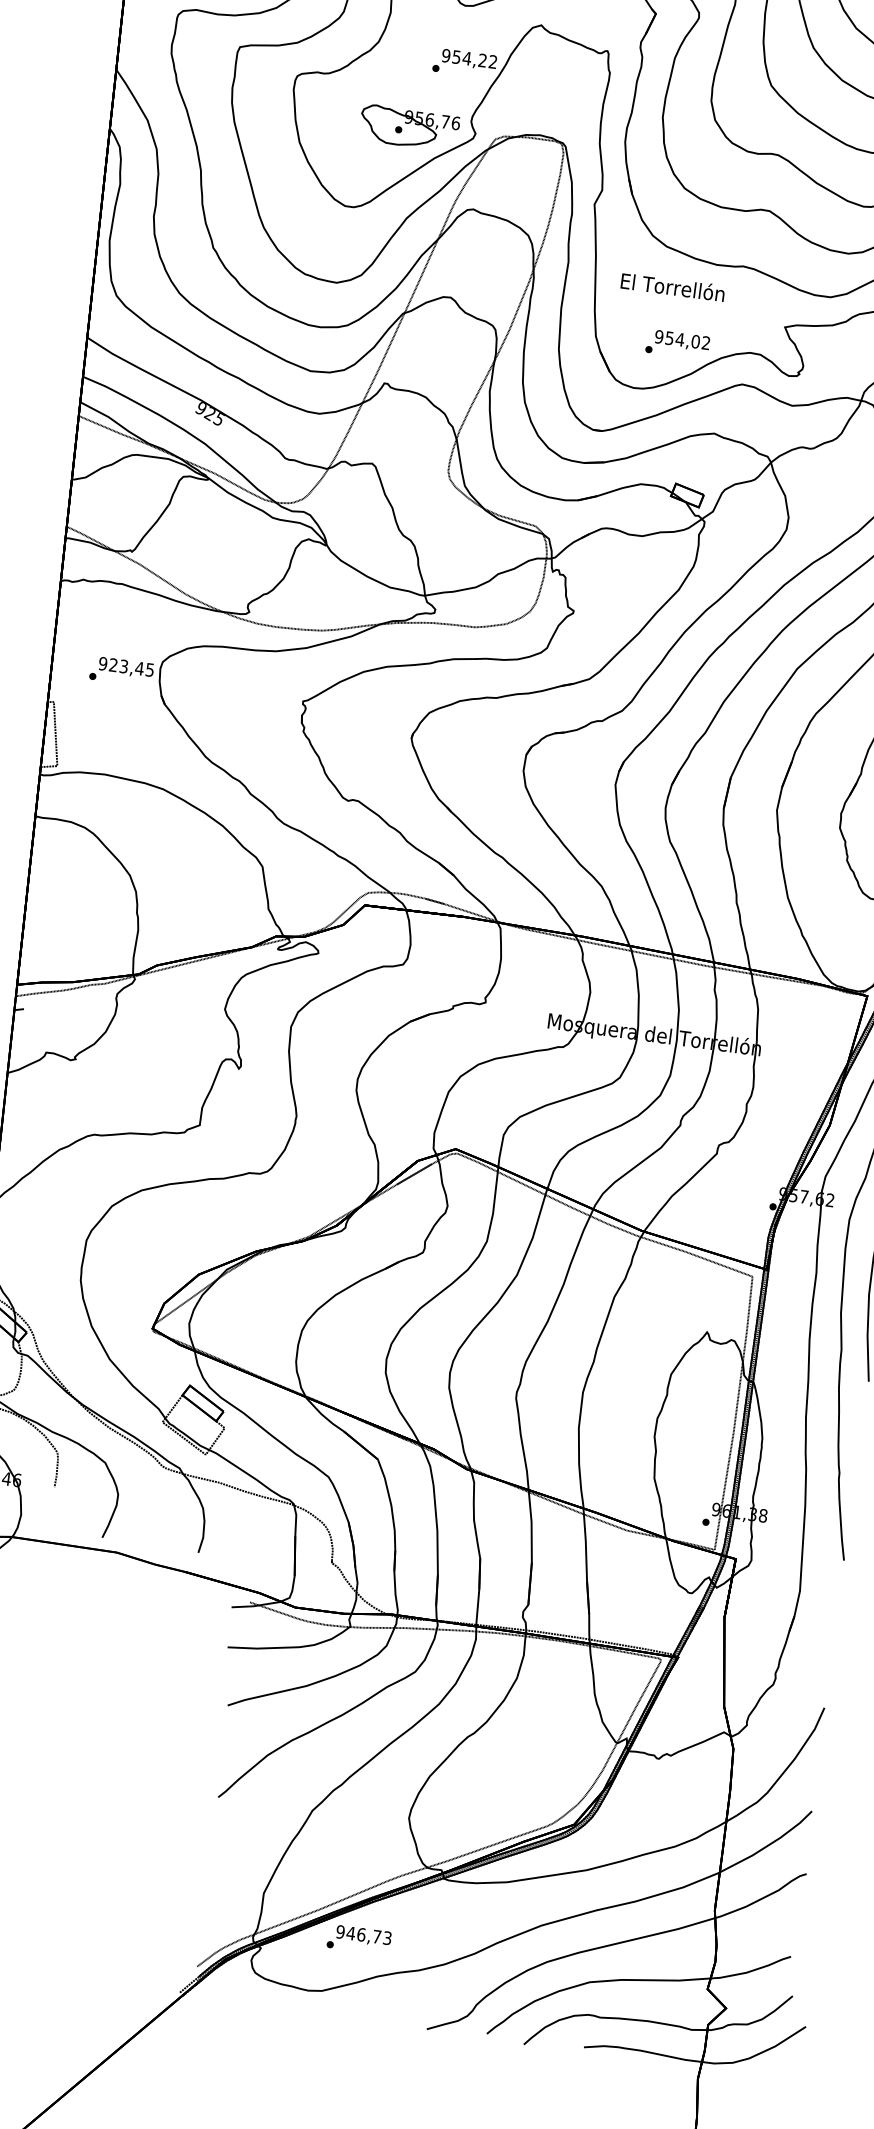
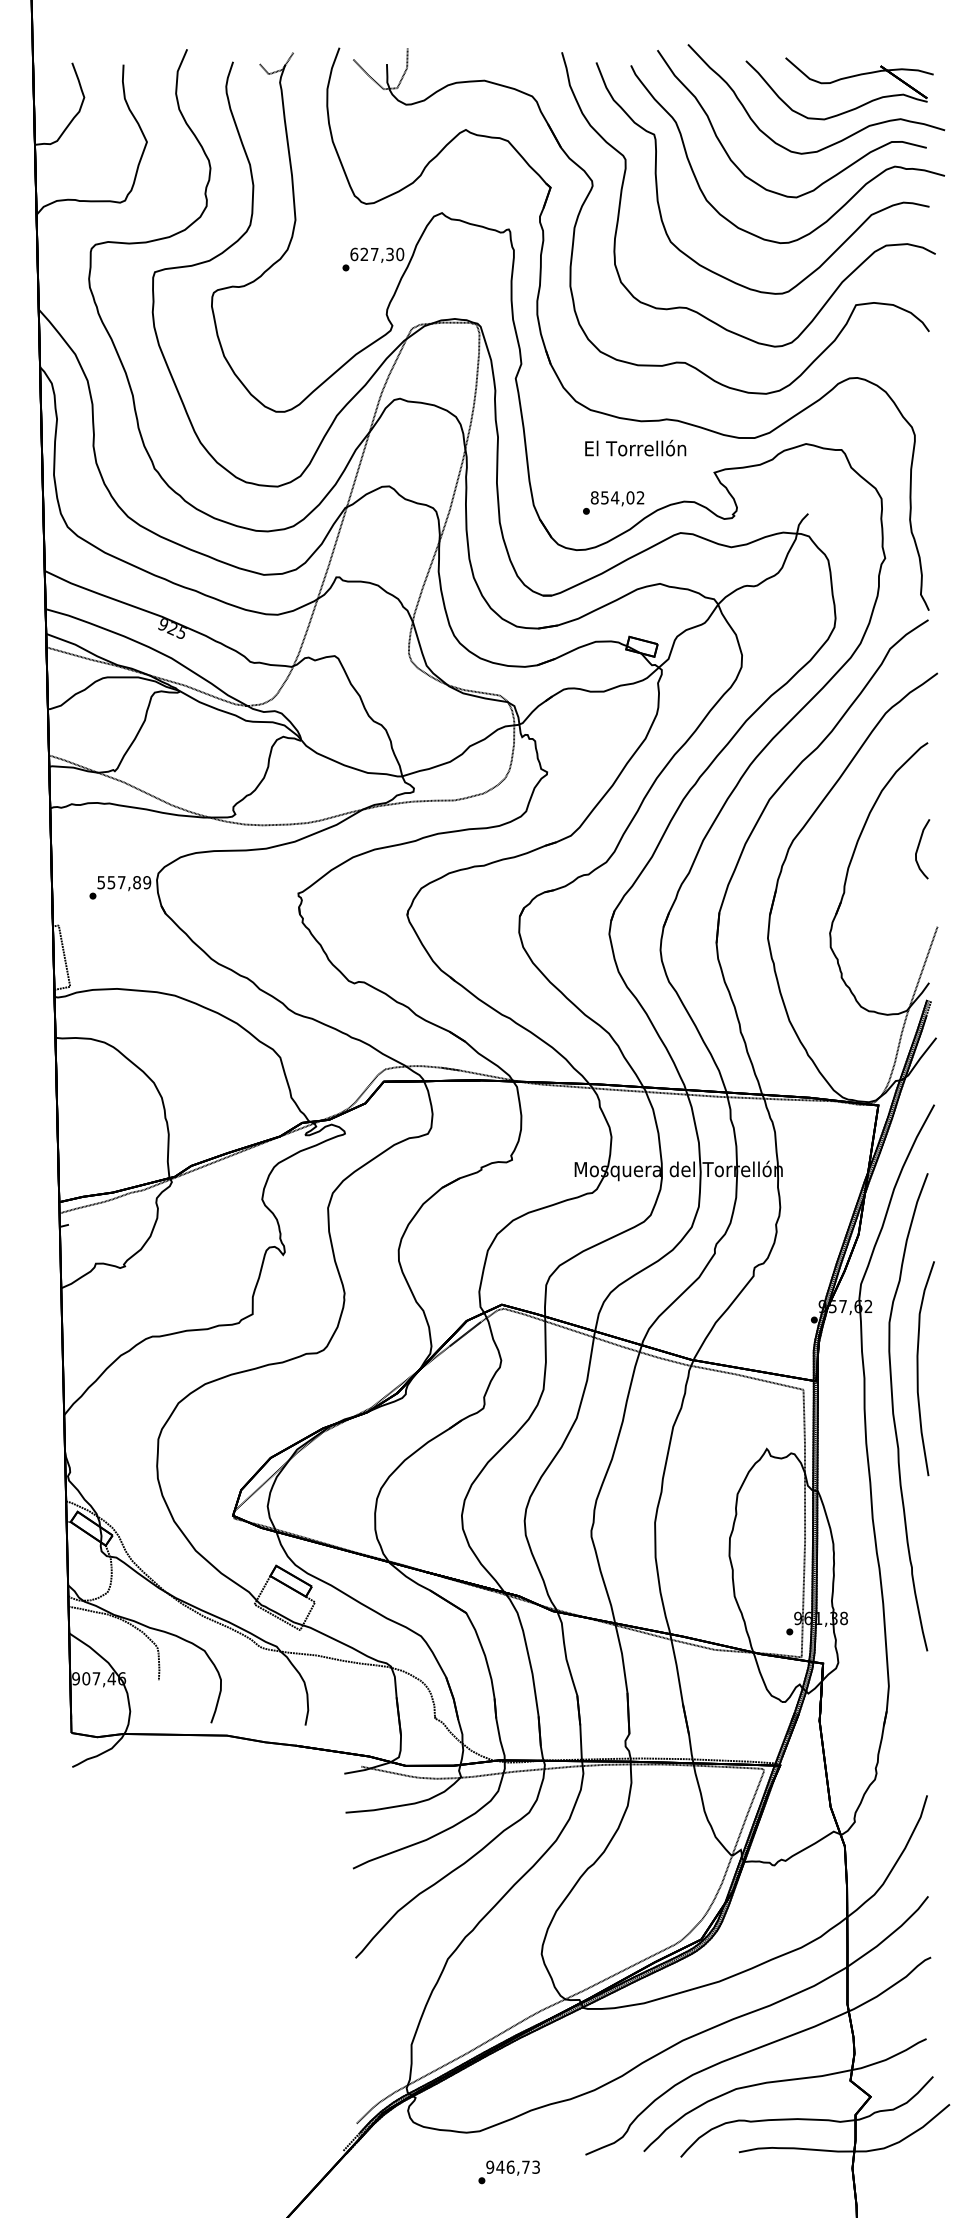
text: (469, 58) -> (377, 254), 954,22 -> 627,30
part: (408, 127) -> (327, 328), removed
text: (672, 286) -> (635, 447), moved
text: (659, 336) -> (594, 497), 954,02 -> 854,02
text: (126, 666) -> (124, 882), 923,45 -> 557,89
text: (358, 1939) -> (508, 2172), moved

